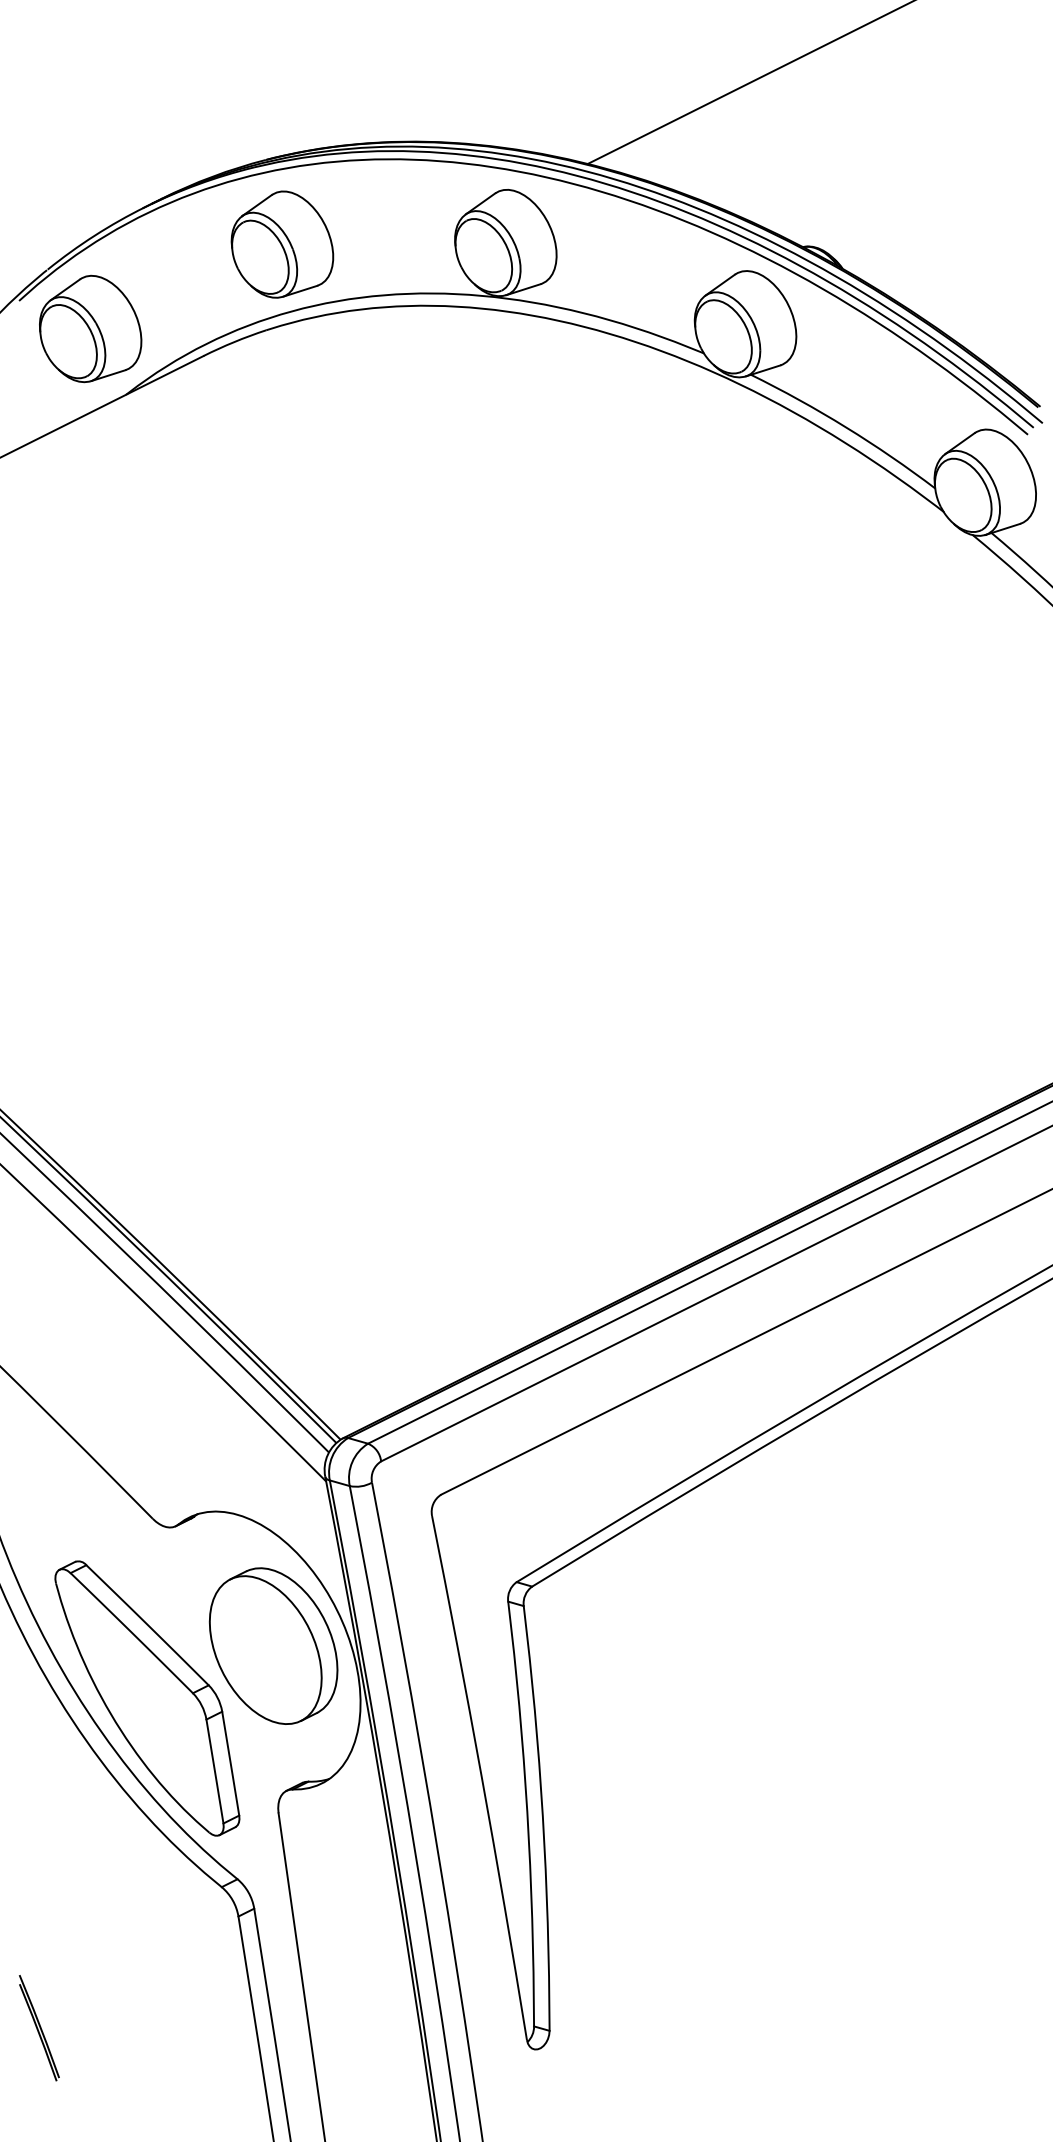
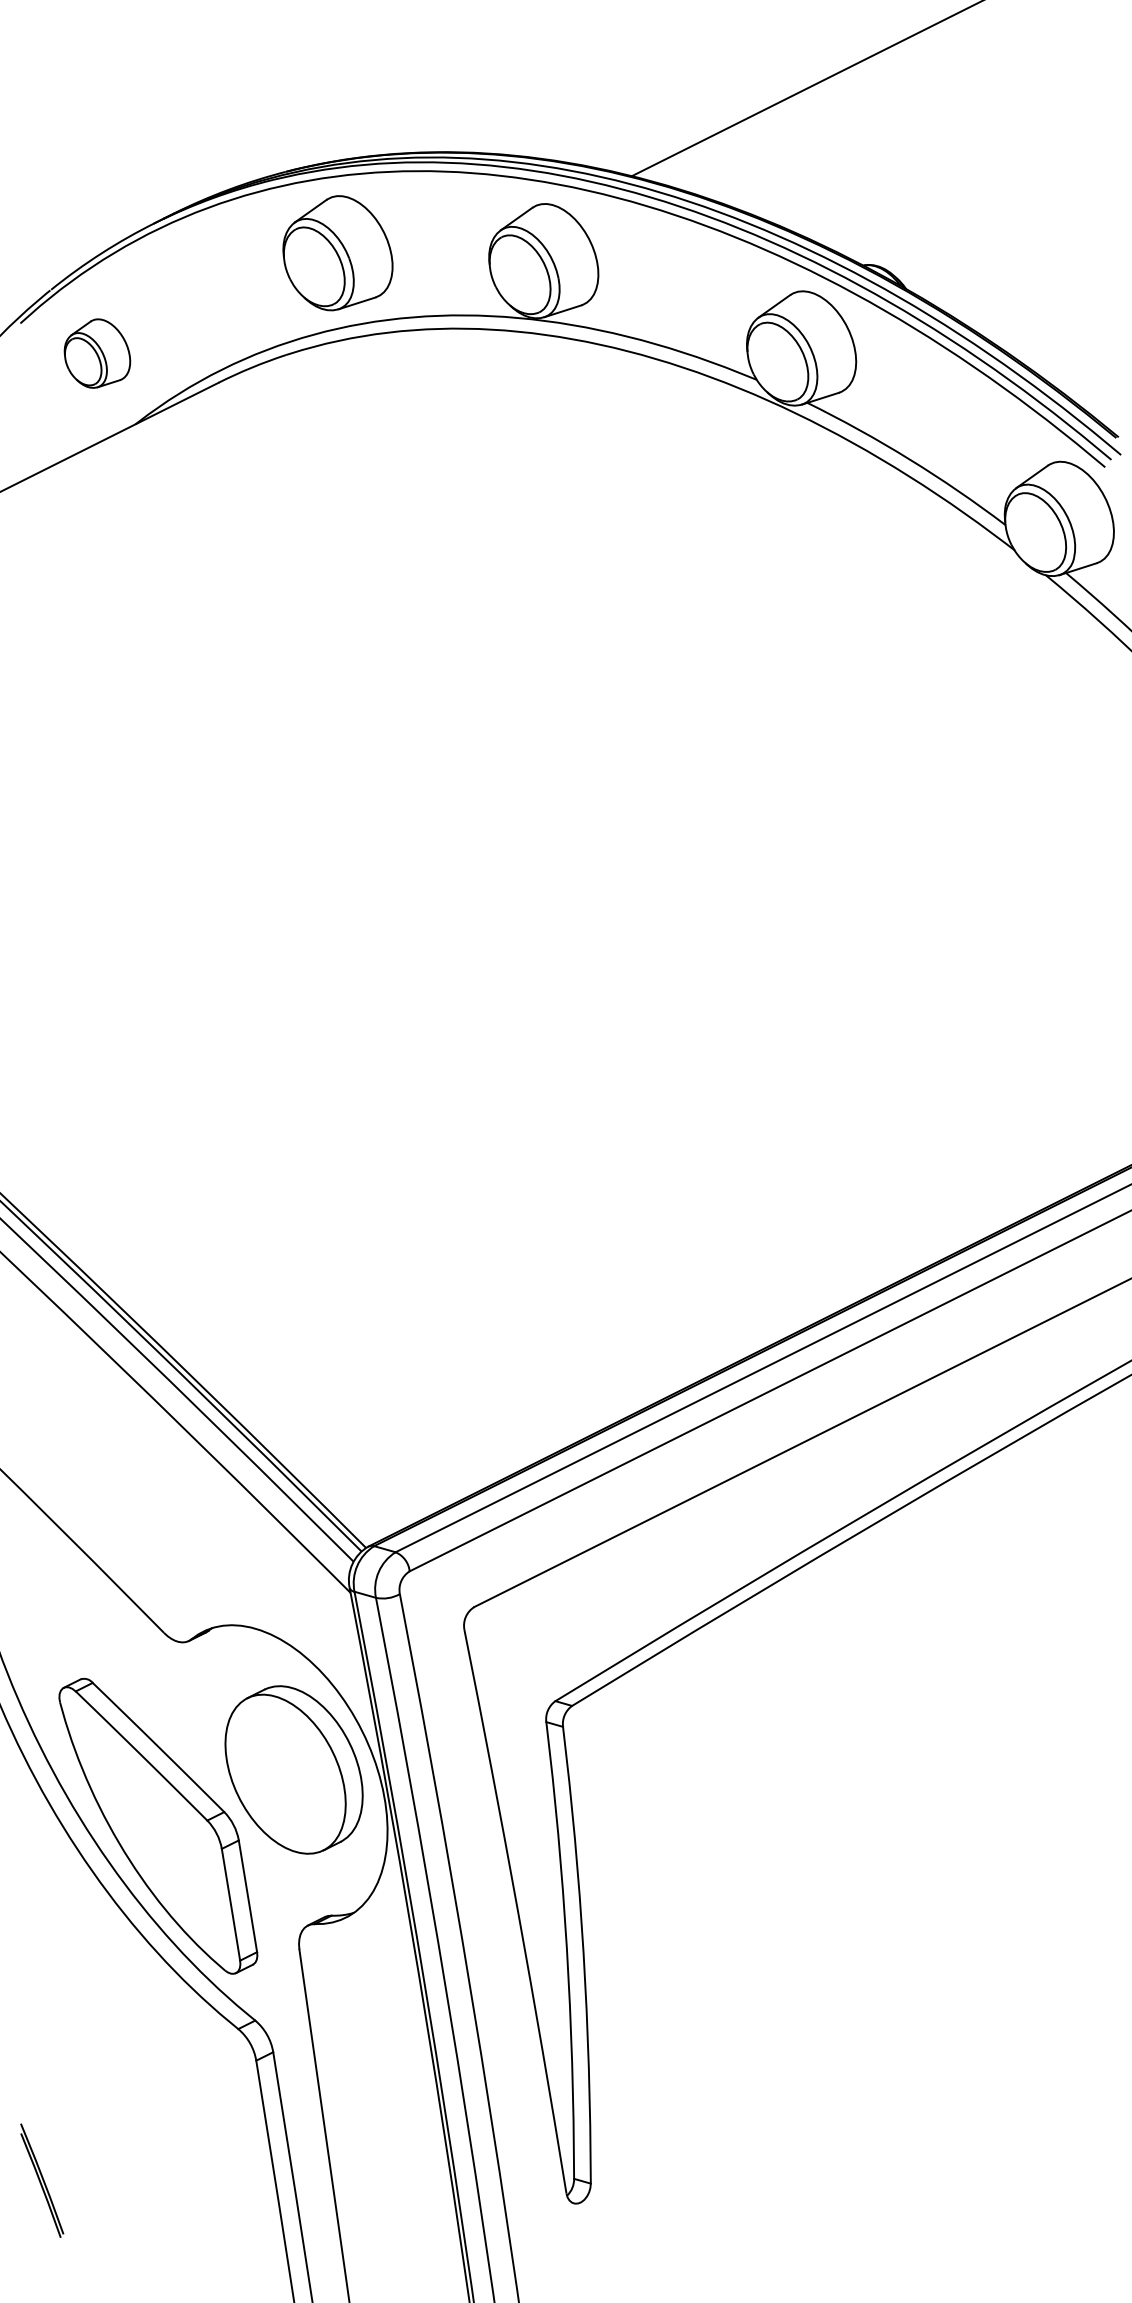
part: (282, 244) -> (338, 253), moved
part: (90, 328) -> (97, 353), size x0.6

